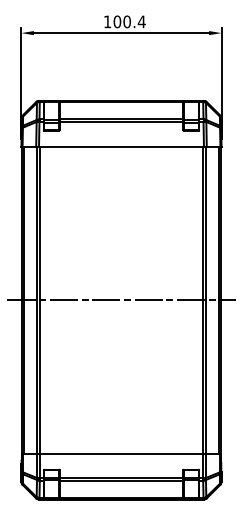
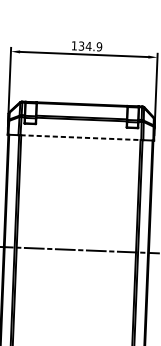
text: (129, 21) -> (90, 46), 100.4 -> 134.9
line: (121, 146) -> (80, 137), solid -> dashed

